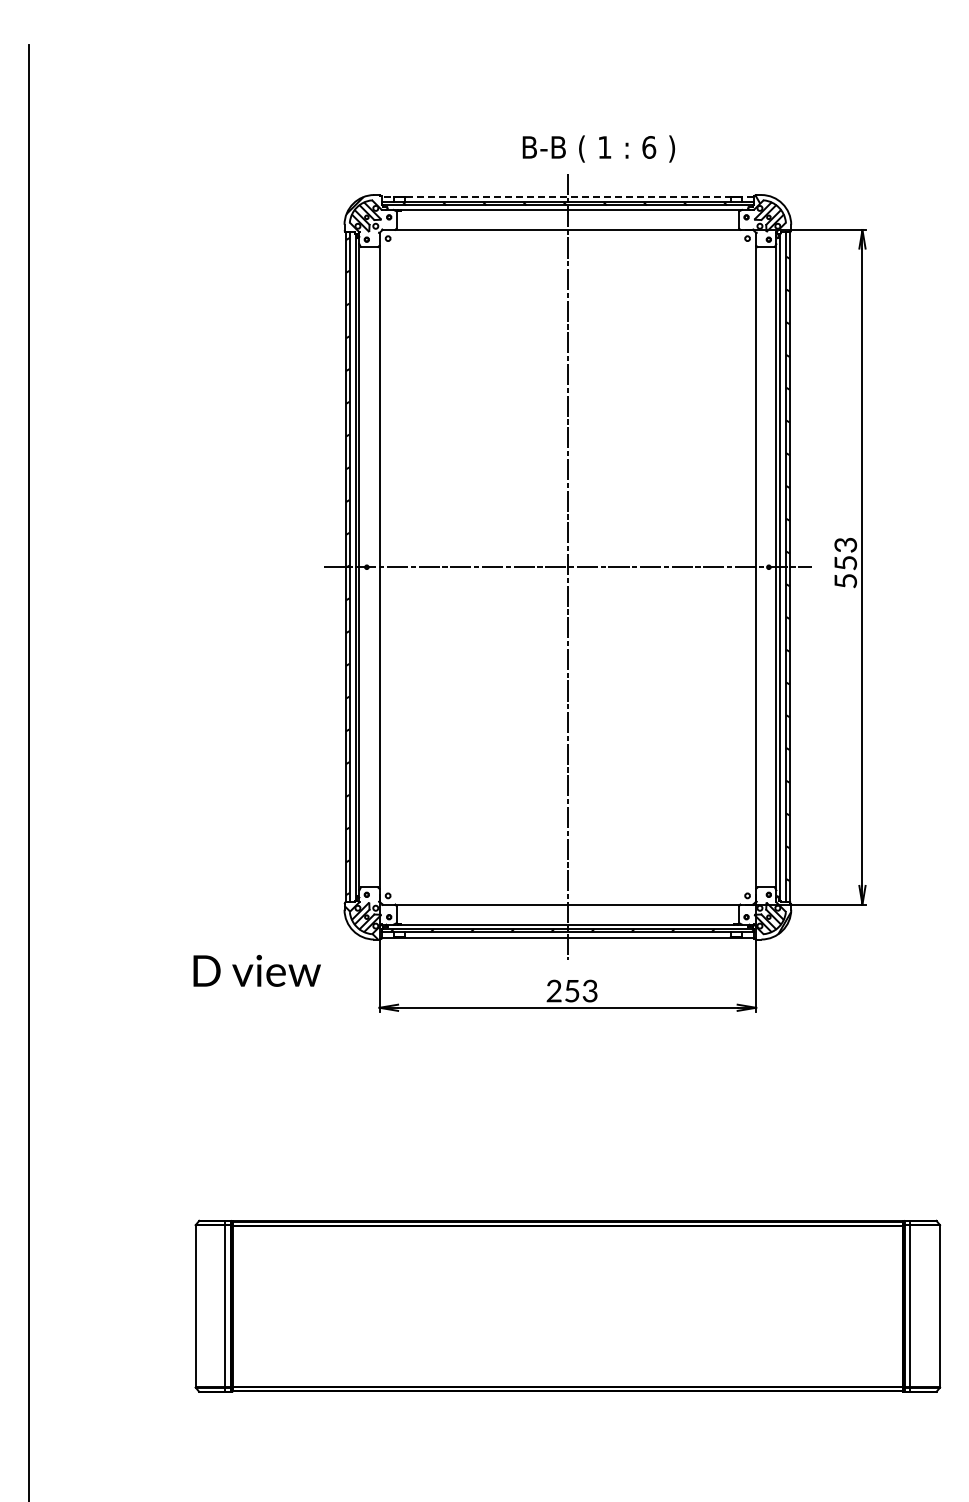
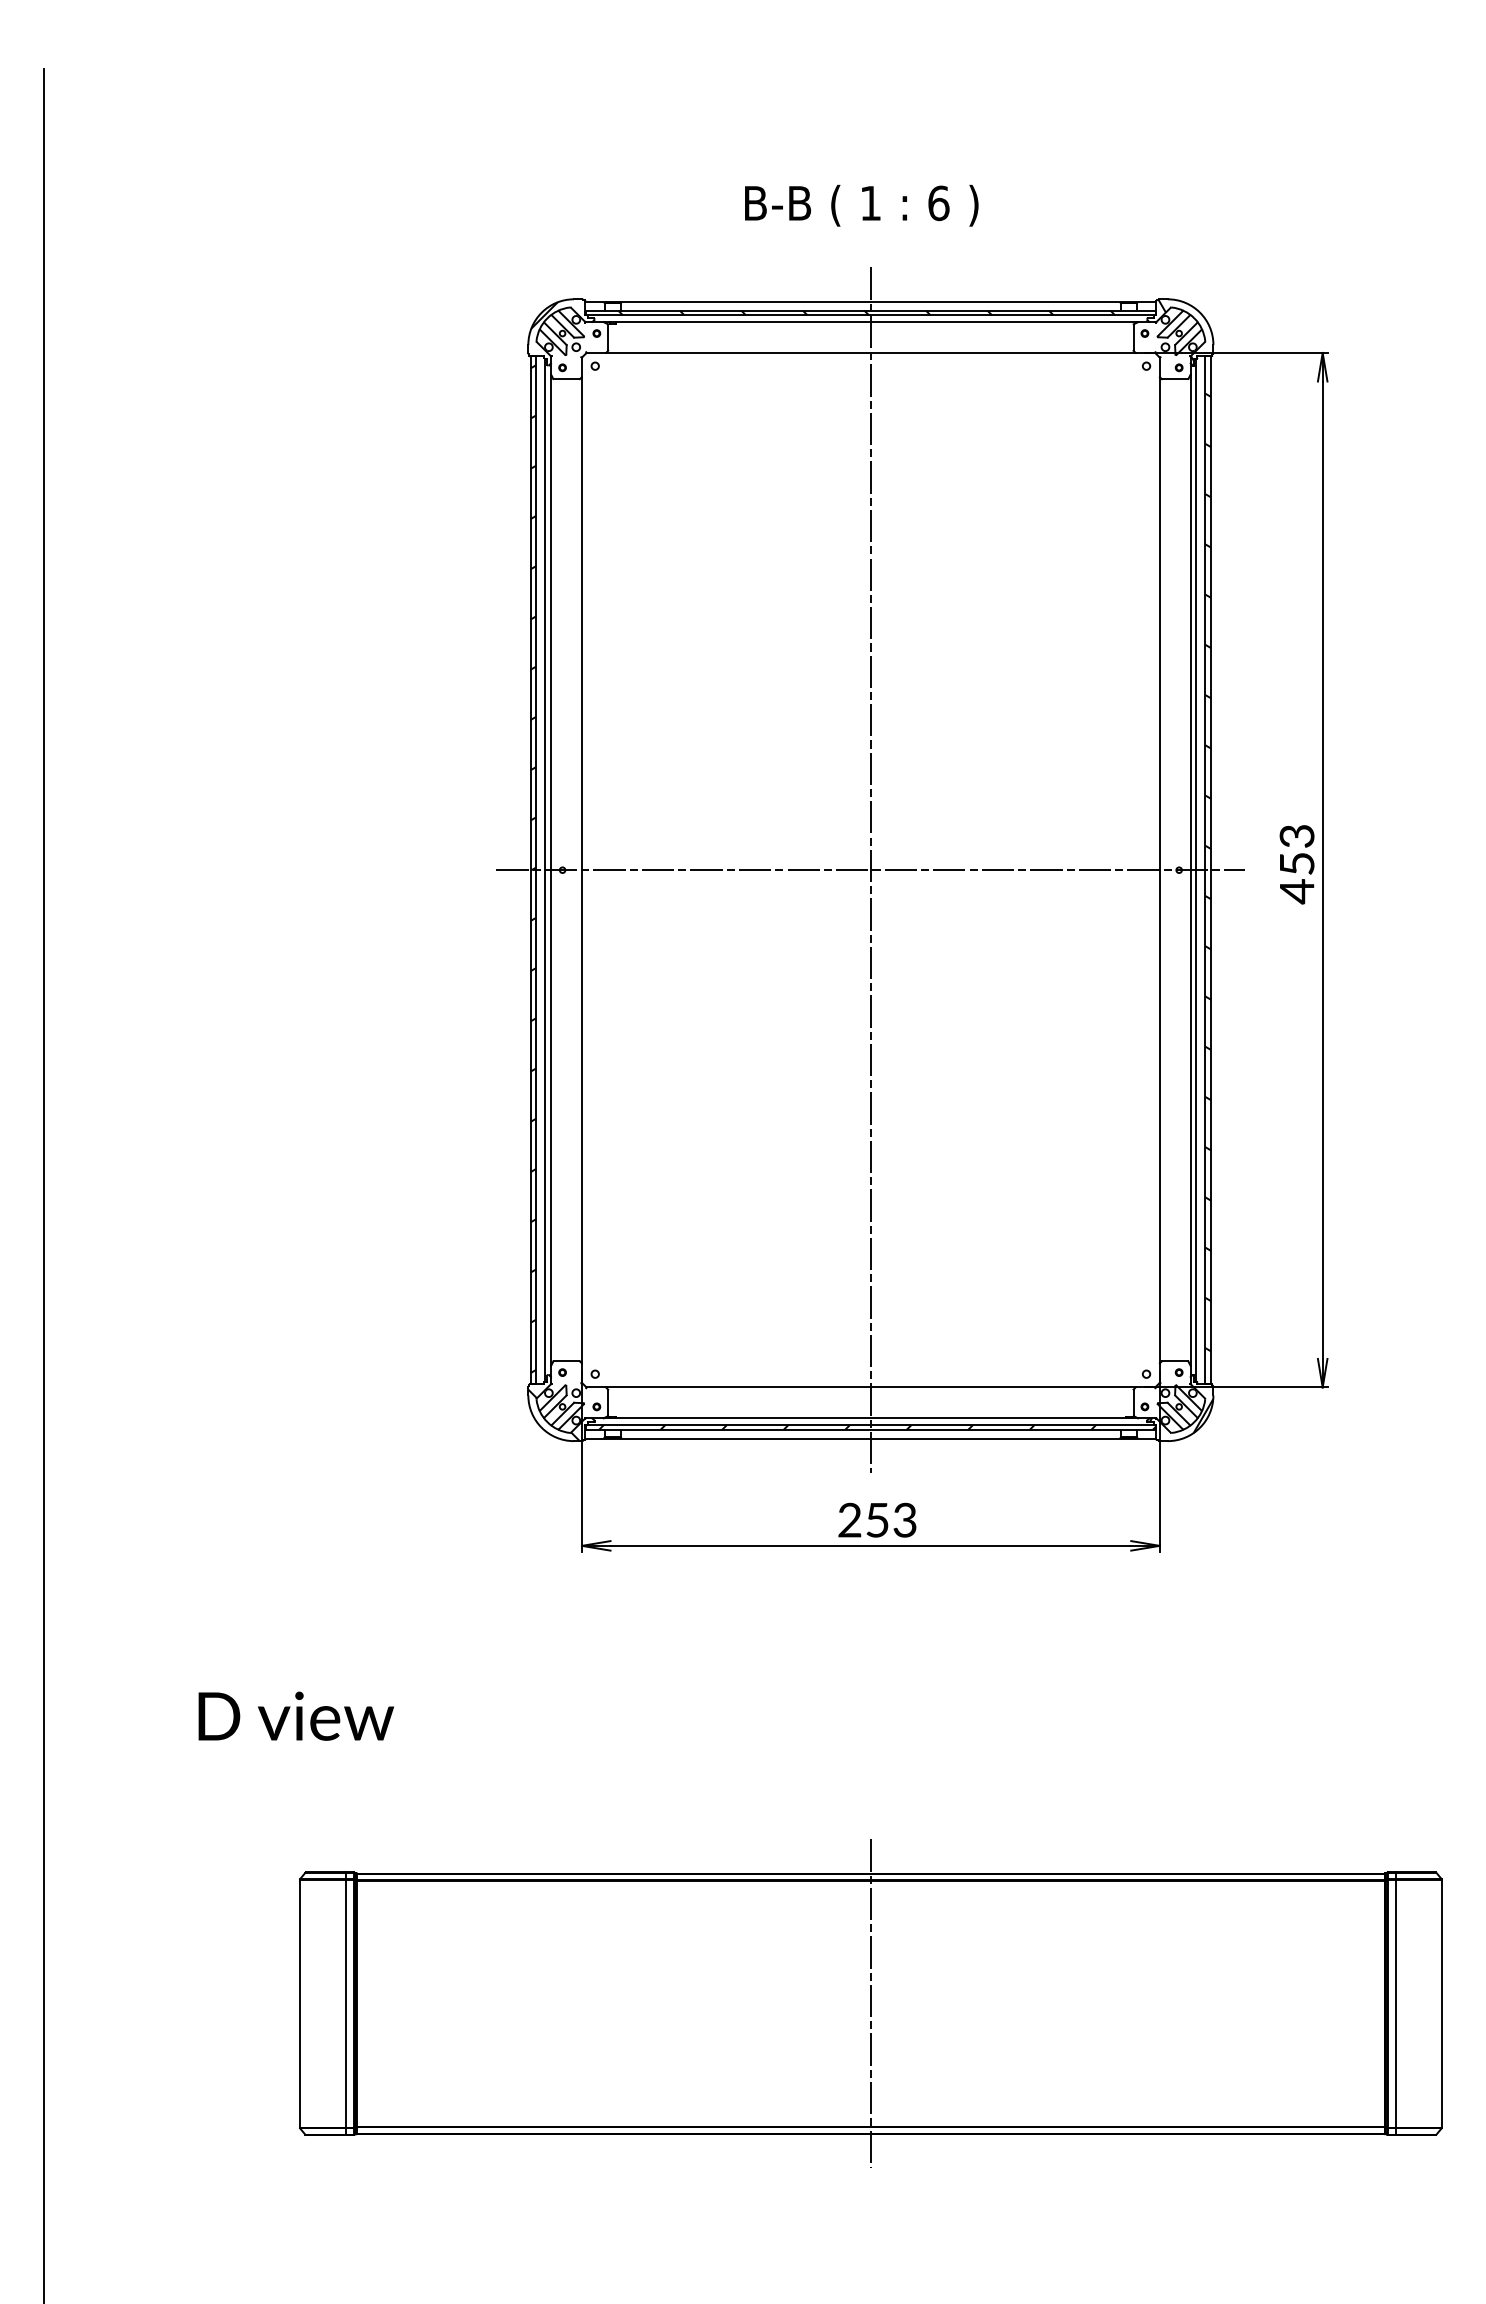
text: (598, 148) -> (861, 204), moved
line: (567, 196) -> (870, 301), dashed -> solid
text: (845, 581) -> (1296, 892), 553 -> 453
text: (256, 970) -> (295, 1715), moved
line: (567, 1306) -> (870, 2003), added

